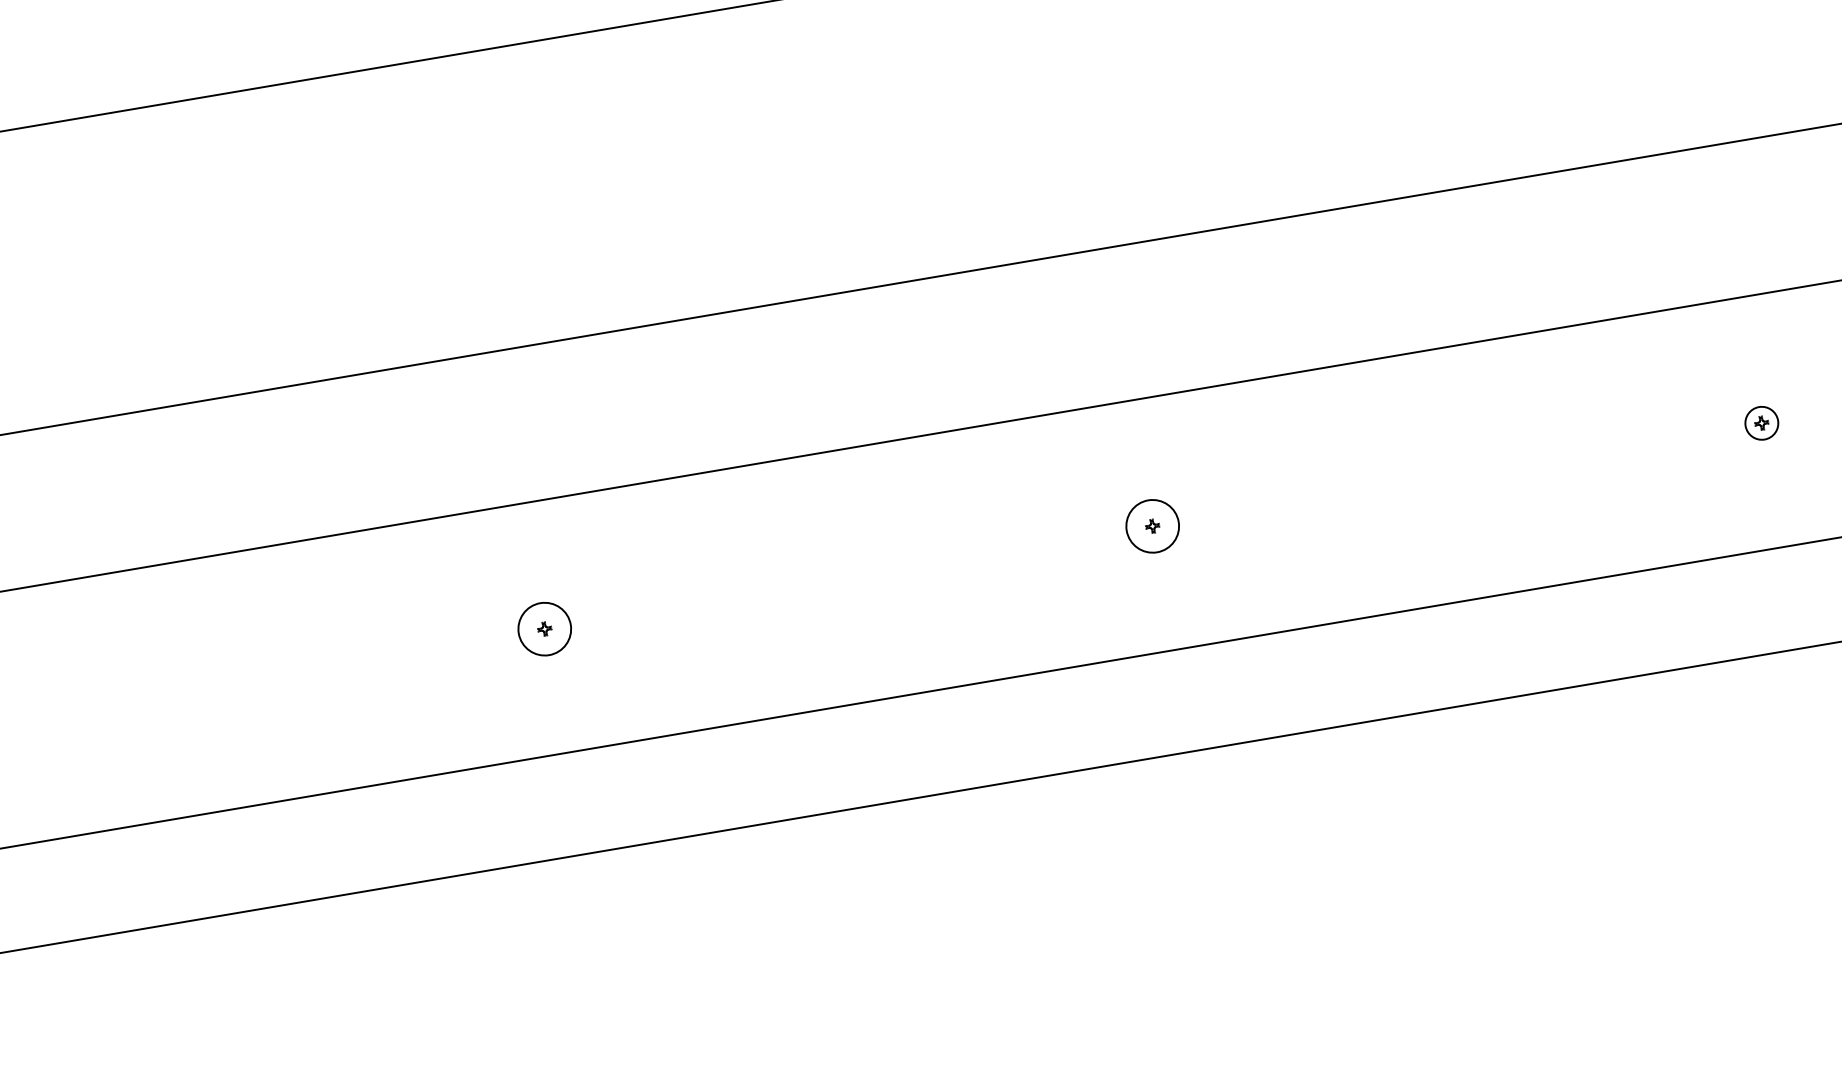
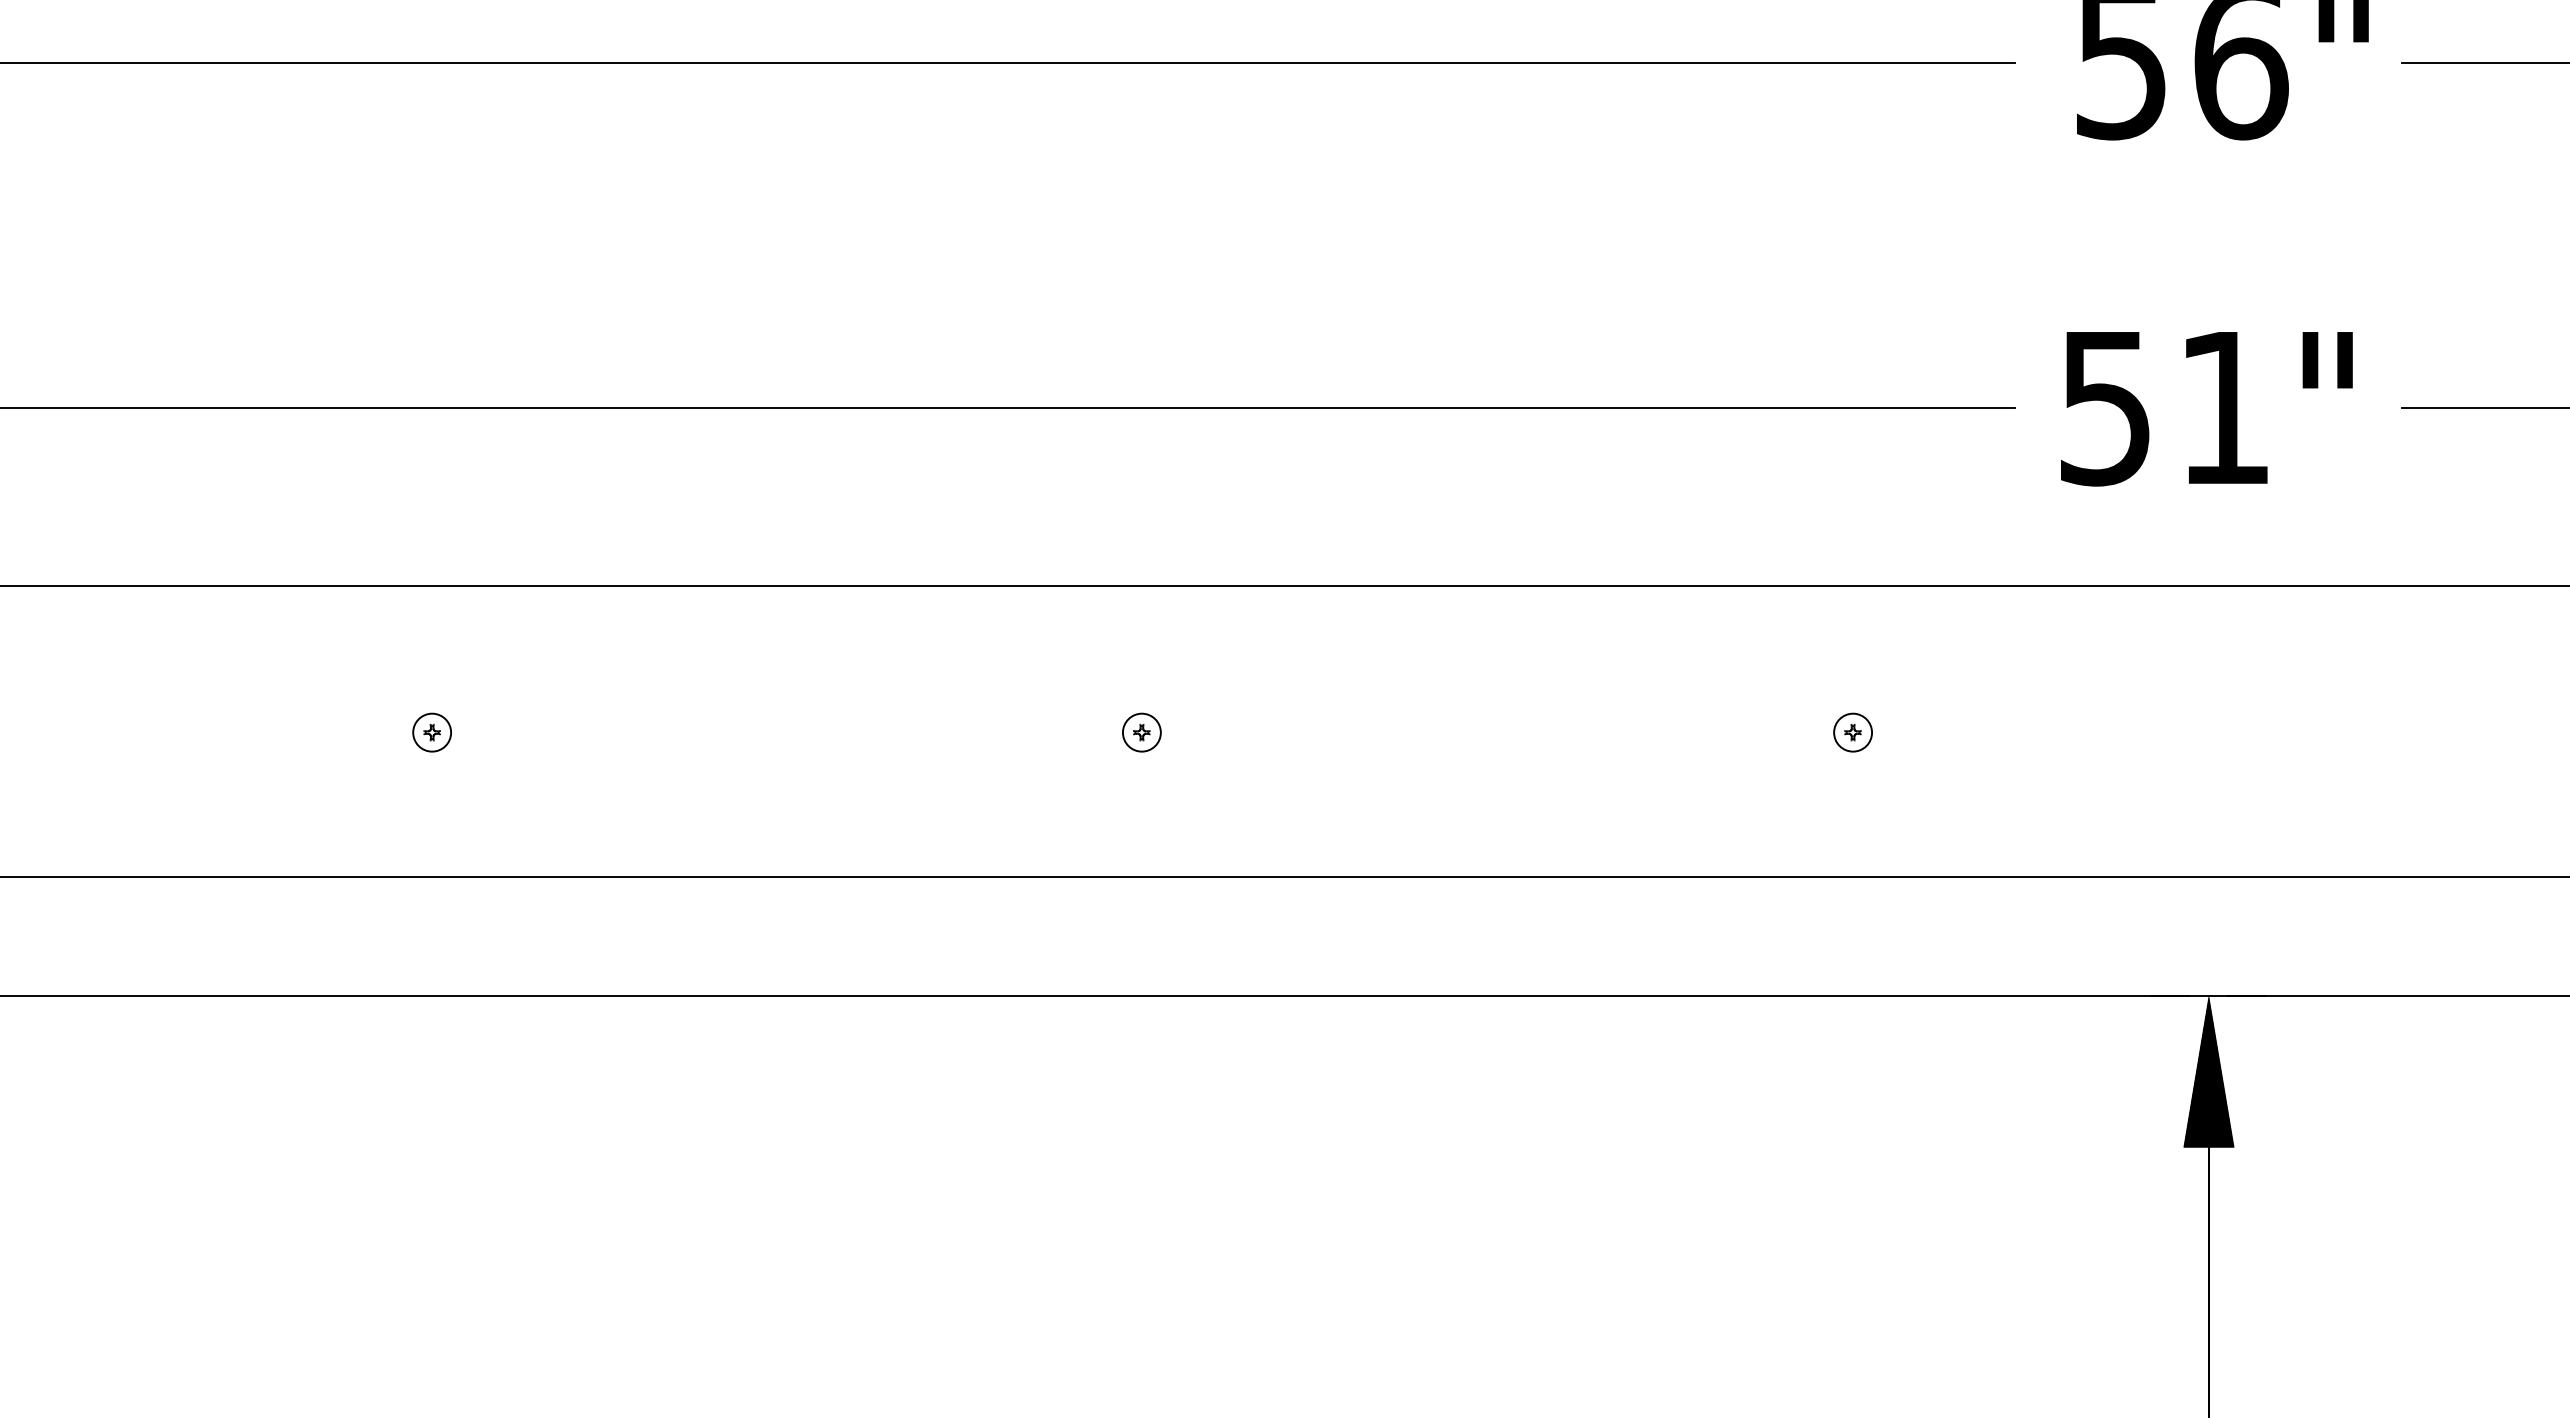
circle: (1152, 526) -> (1141, 732), size x0.62
circle: (545, 628) -> (432, 732), size x0.62

